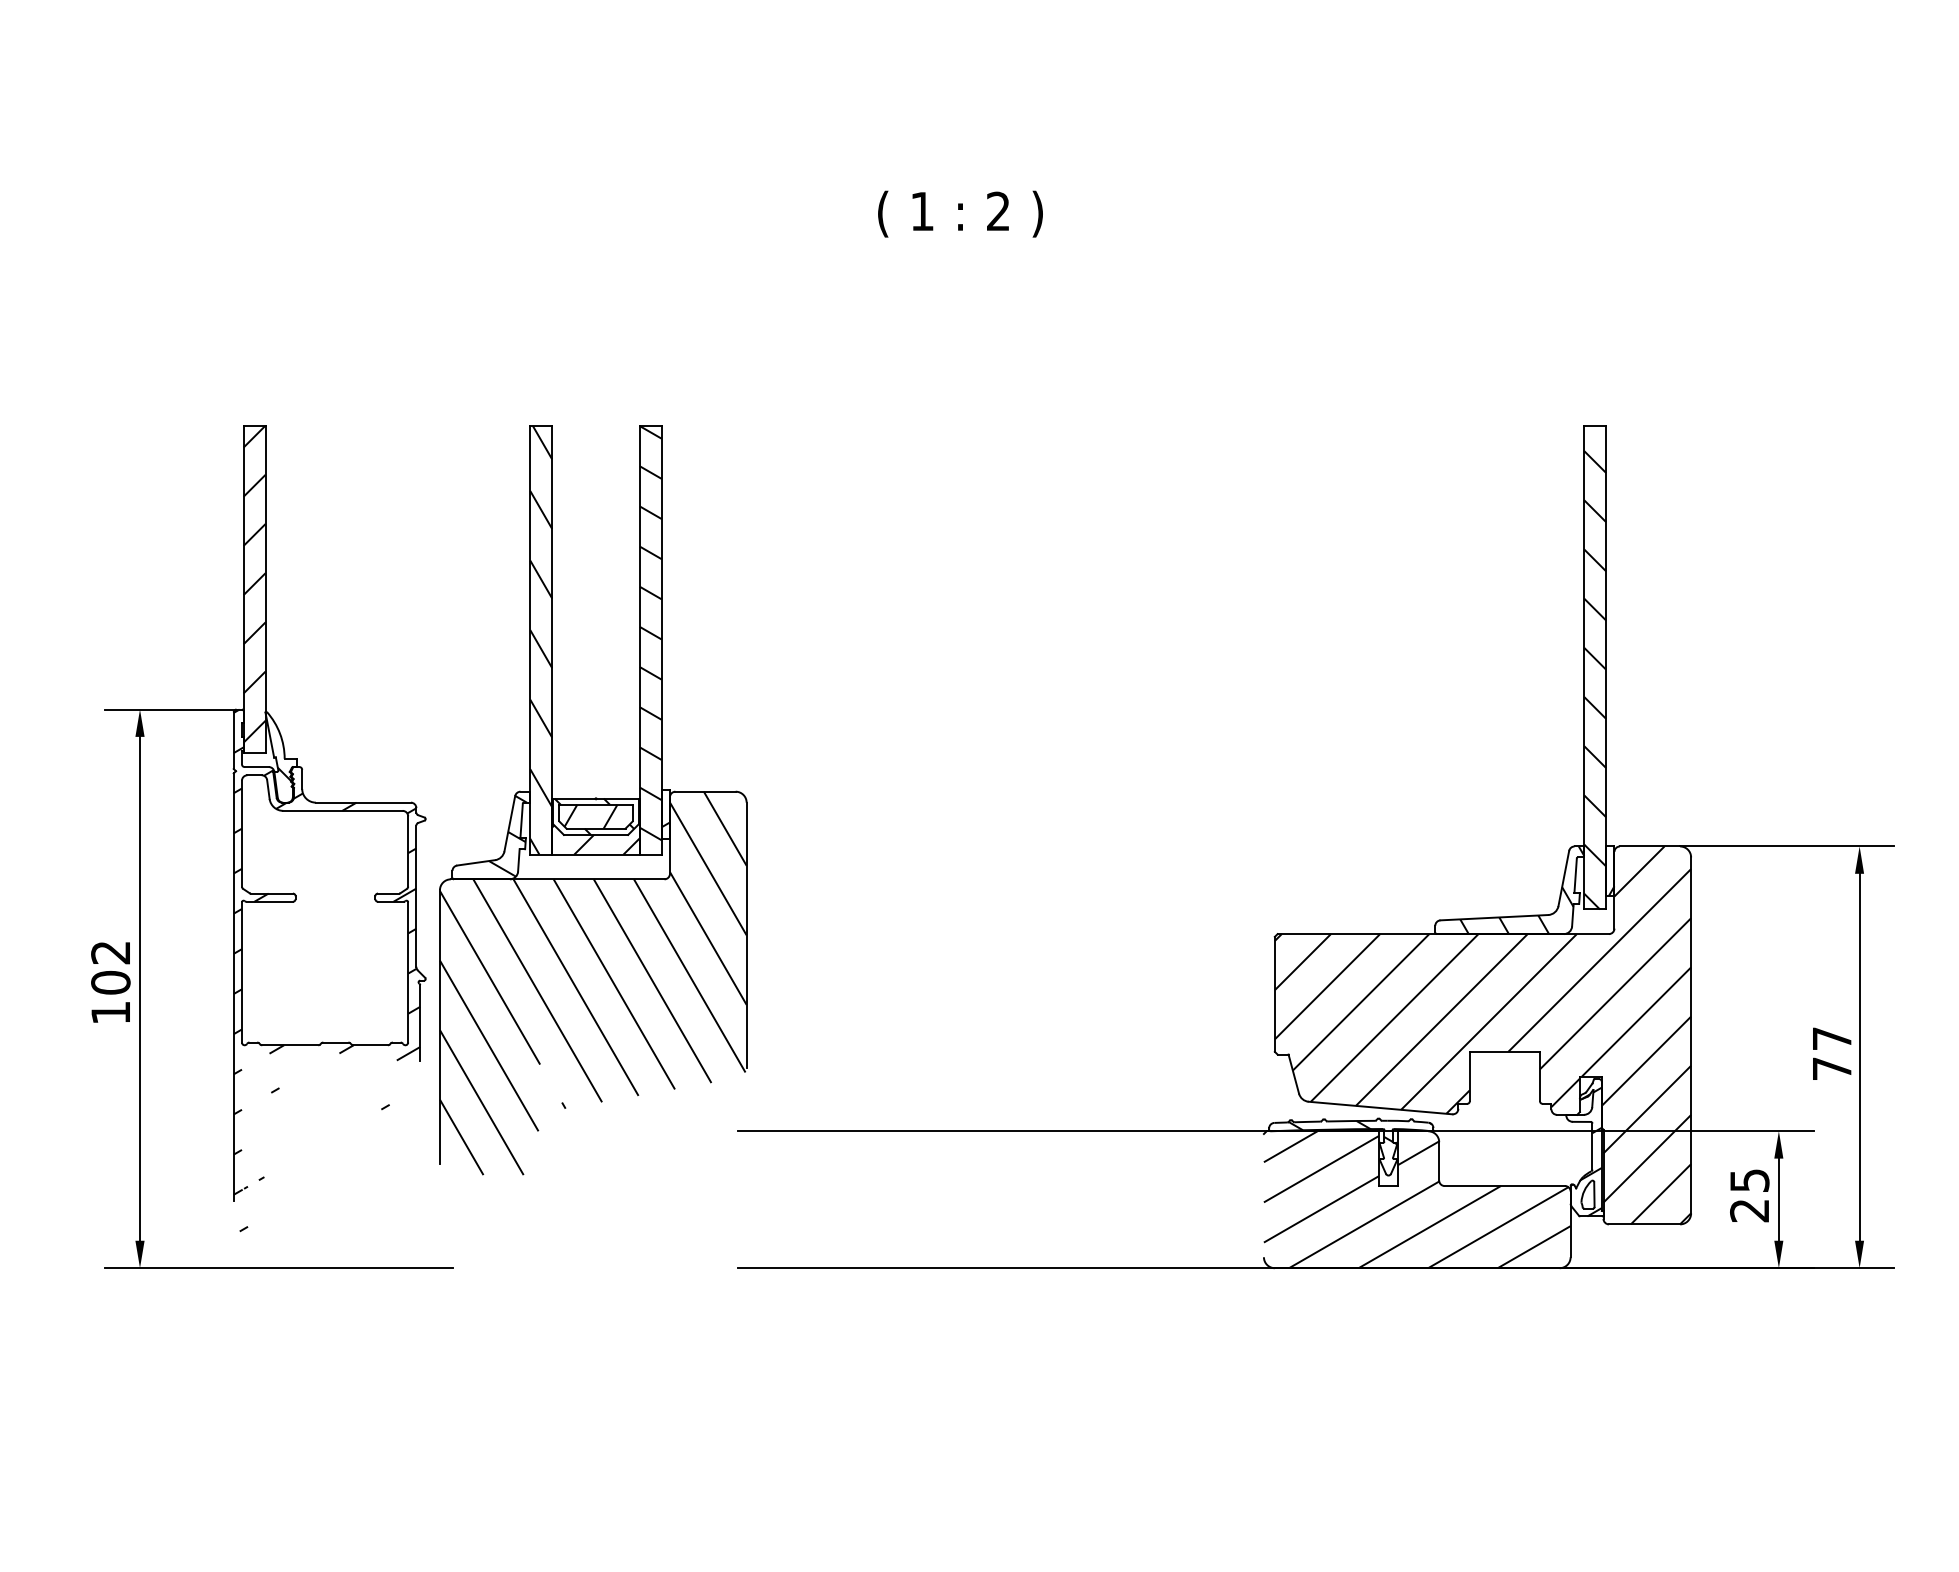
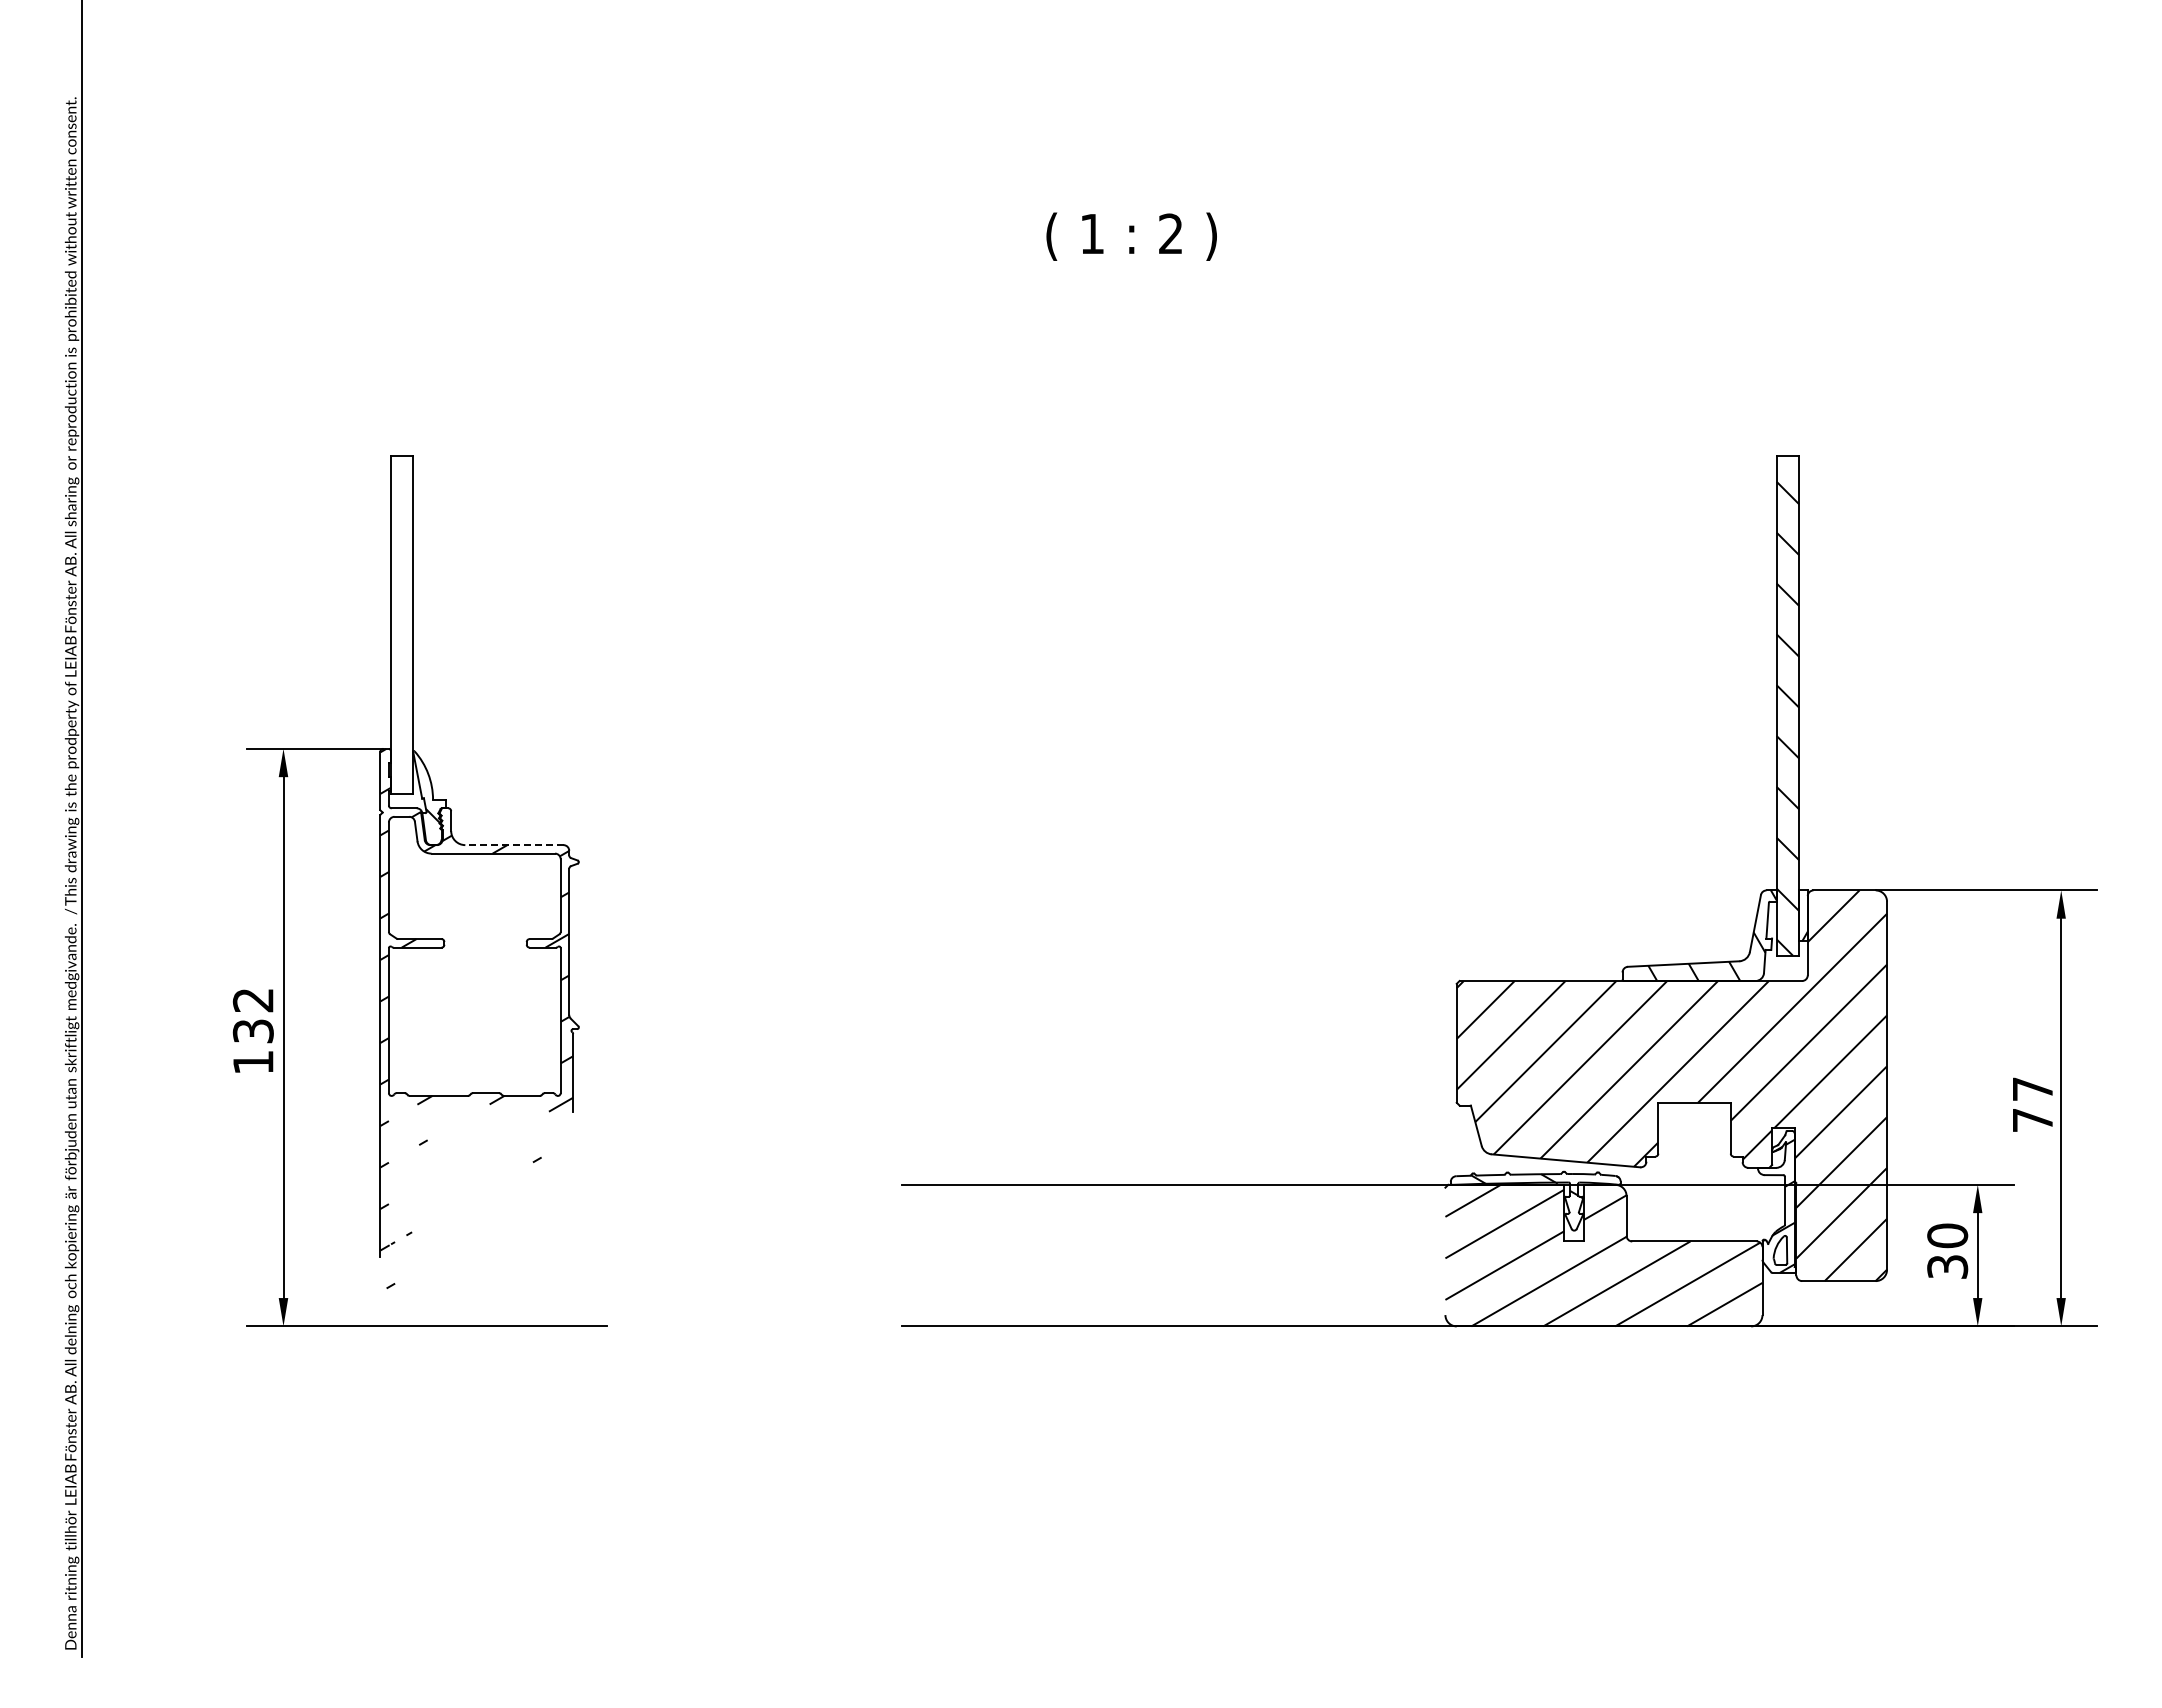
hatch: (254, 584) -> (401, 619), removed
part: (592, 800) -> (751, 842), removed
line: (362, 803) -> (513, 845), solid -> dashed
text: (110, 982) -> (252, 1031), 102 -> 132
text: (1749, 1194) -> (1947, 1250), 25 -> 30

